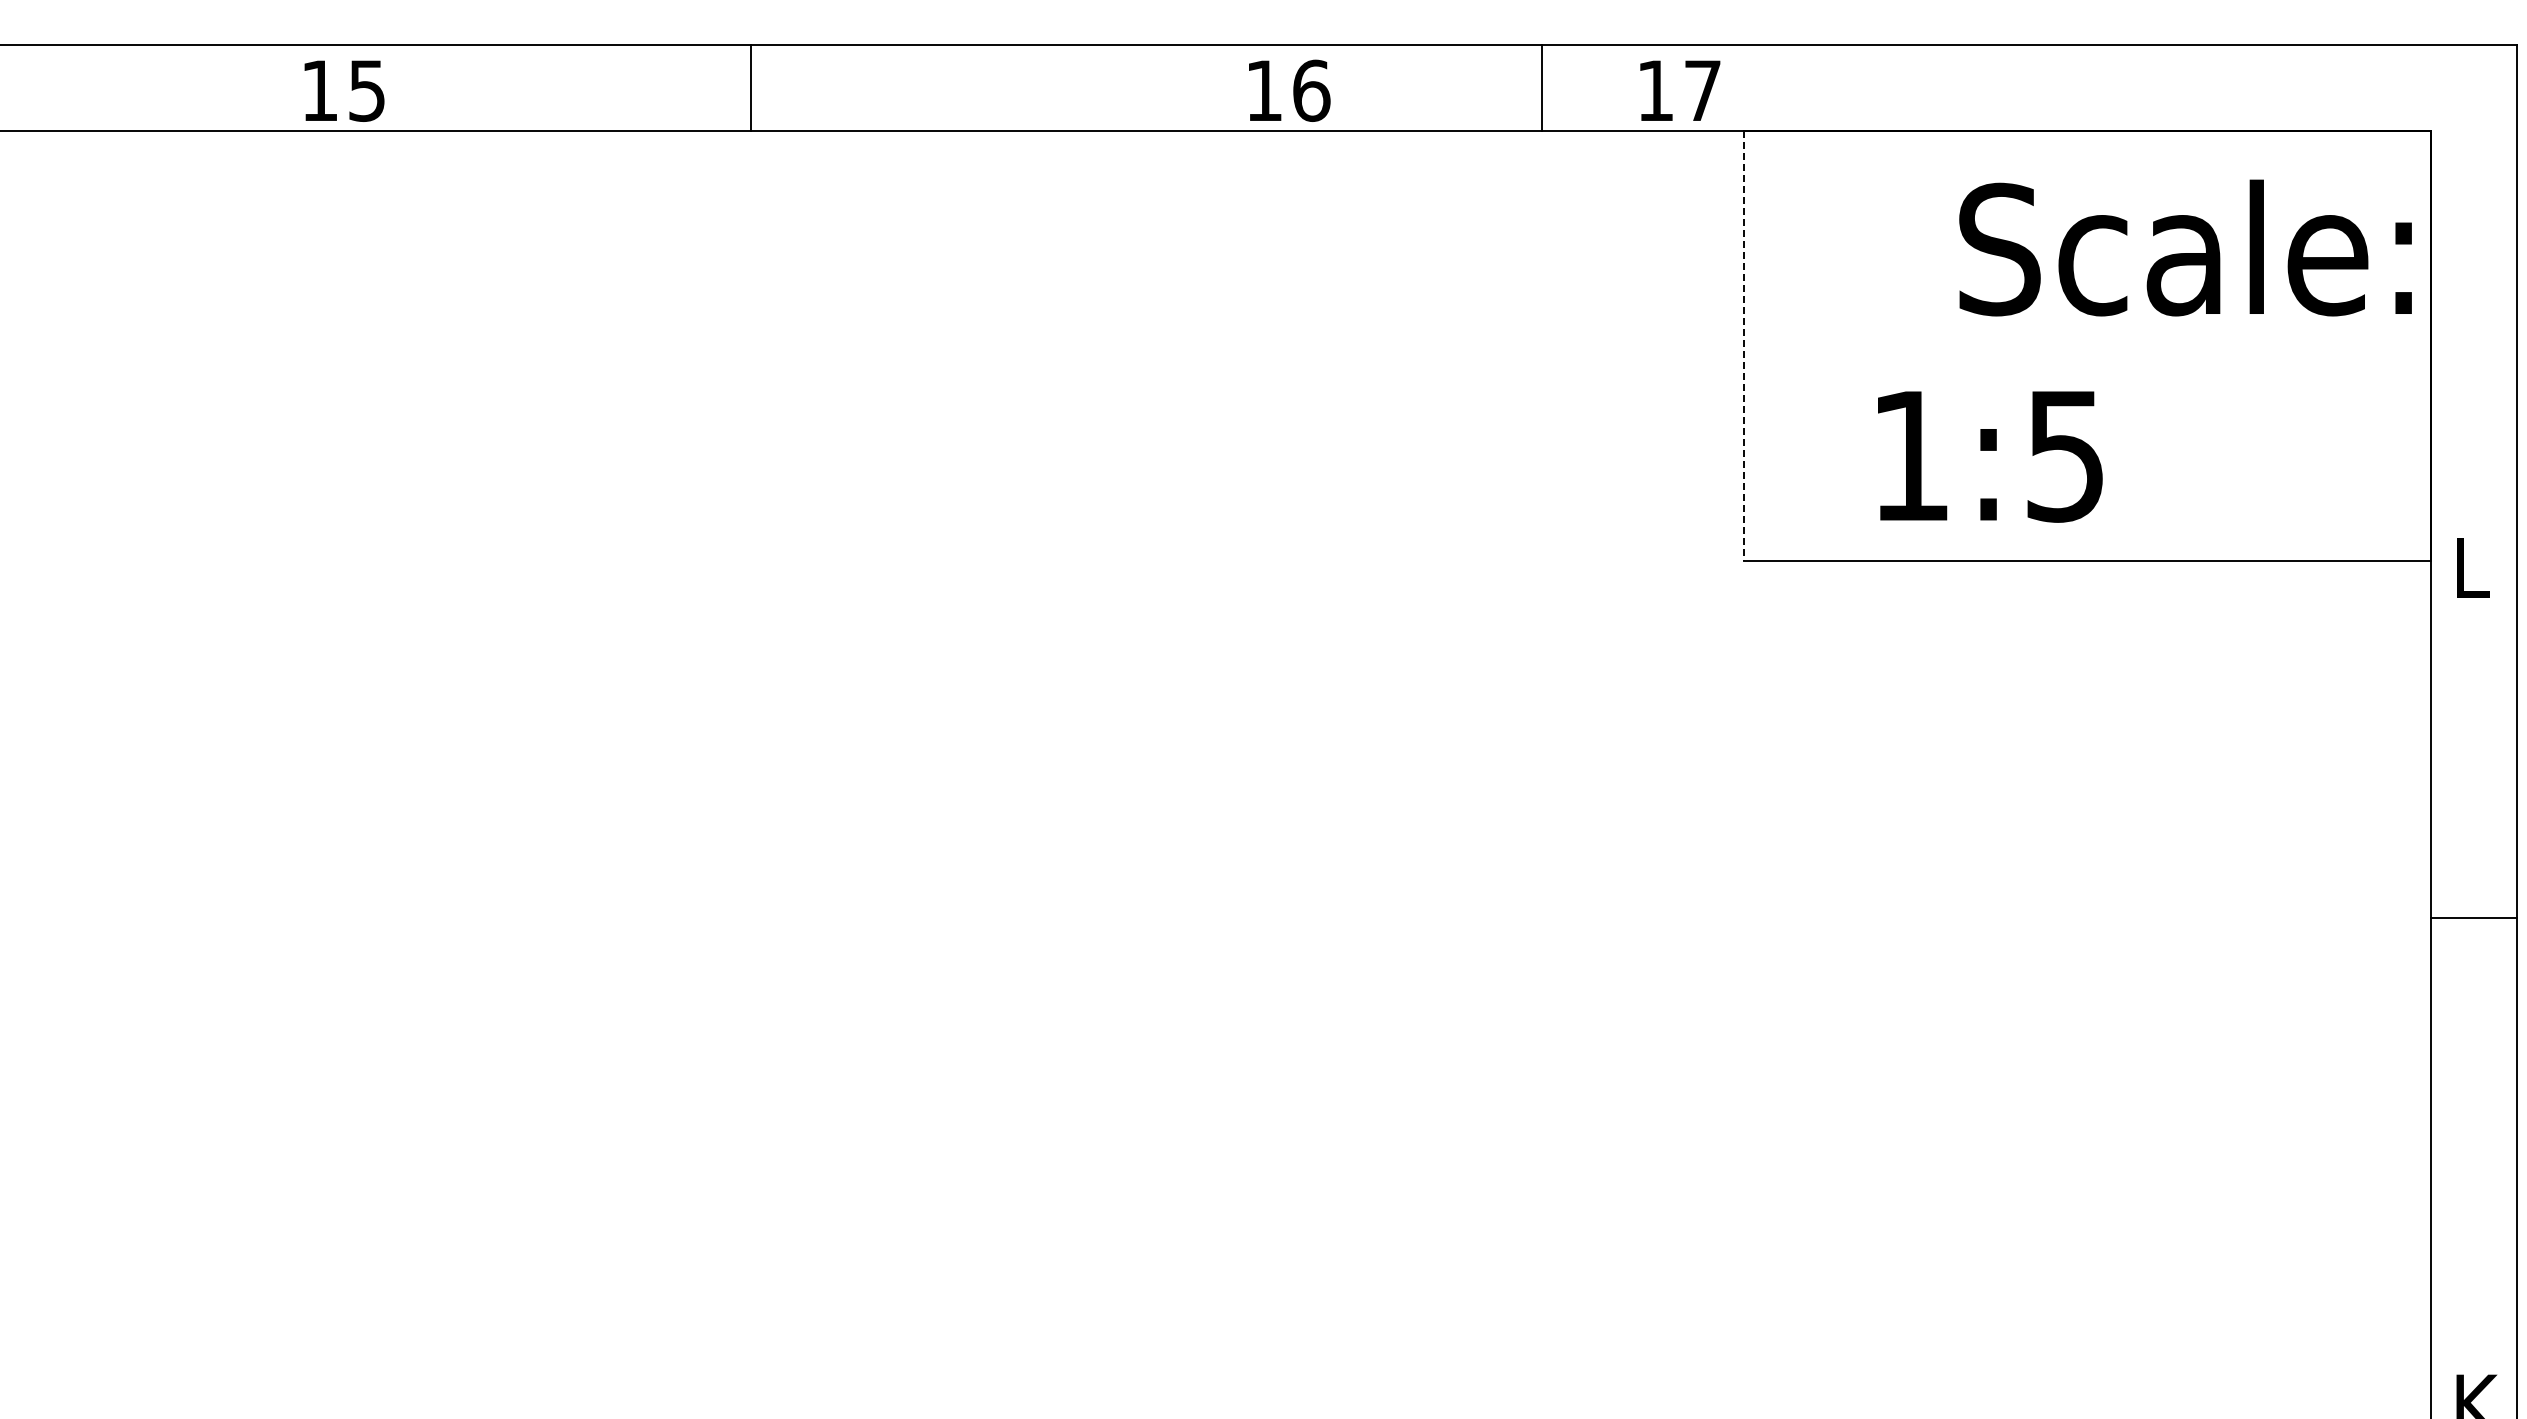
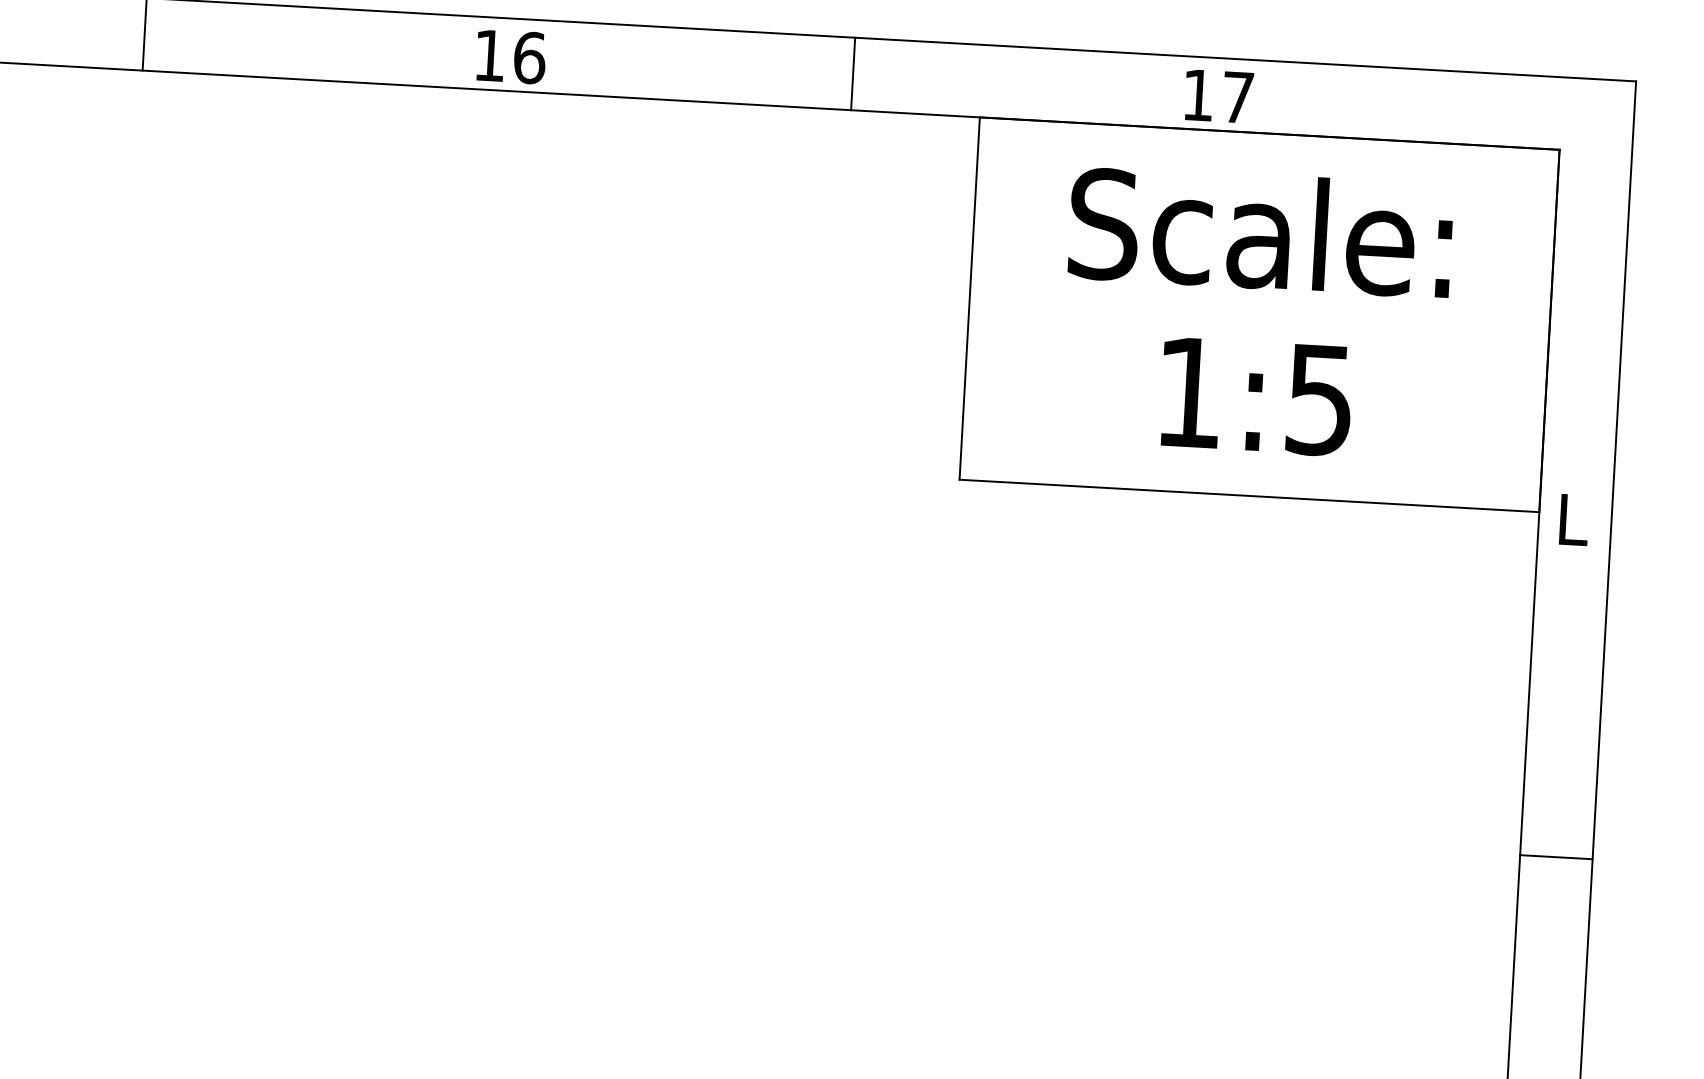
line: (1542, 88) -> (853, 74), moved
text: (1289, 90) -> (511, 56), moved
text: (1680, 90) -> (1219, 96), moved
text: (2185, 247) -> (1260, 231), moved
line: (1743, 346) -> (969, 298), dashed -> solid
text: (1990, 456) -> (1256, 396), moved
line: (2474, 918) -> (1556, 857), moved

